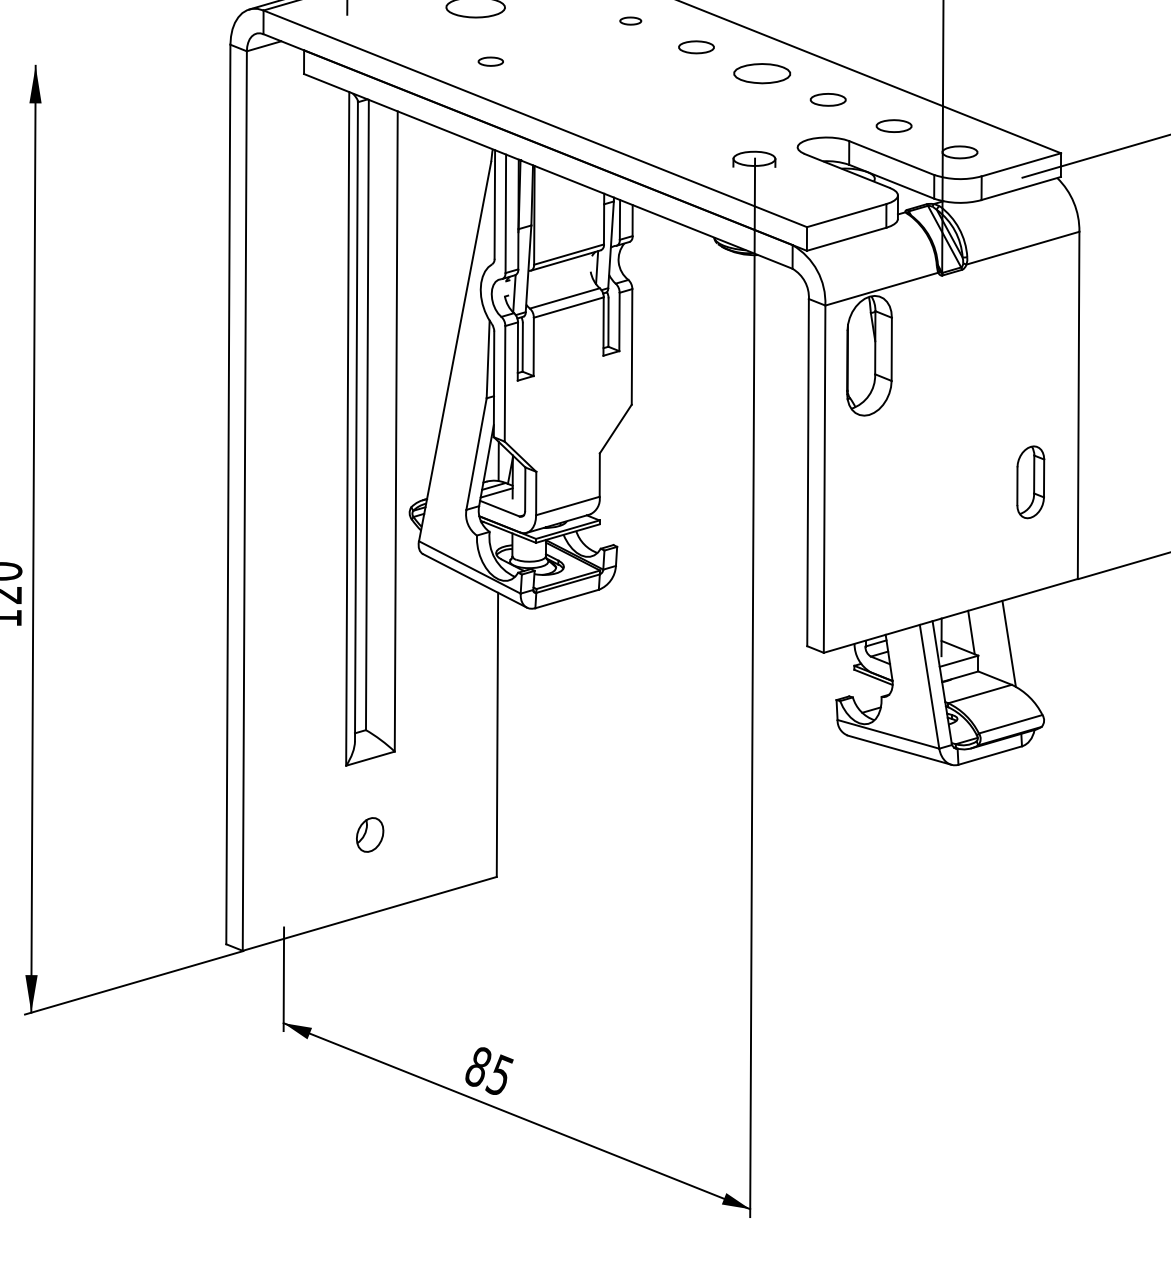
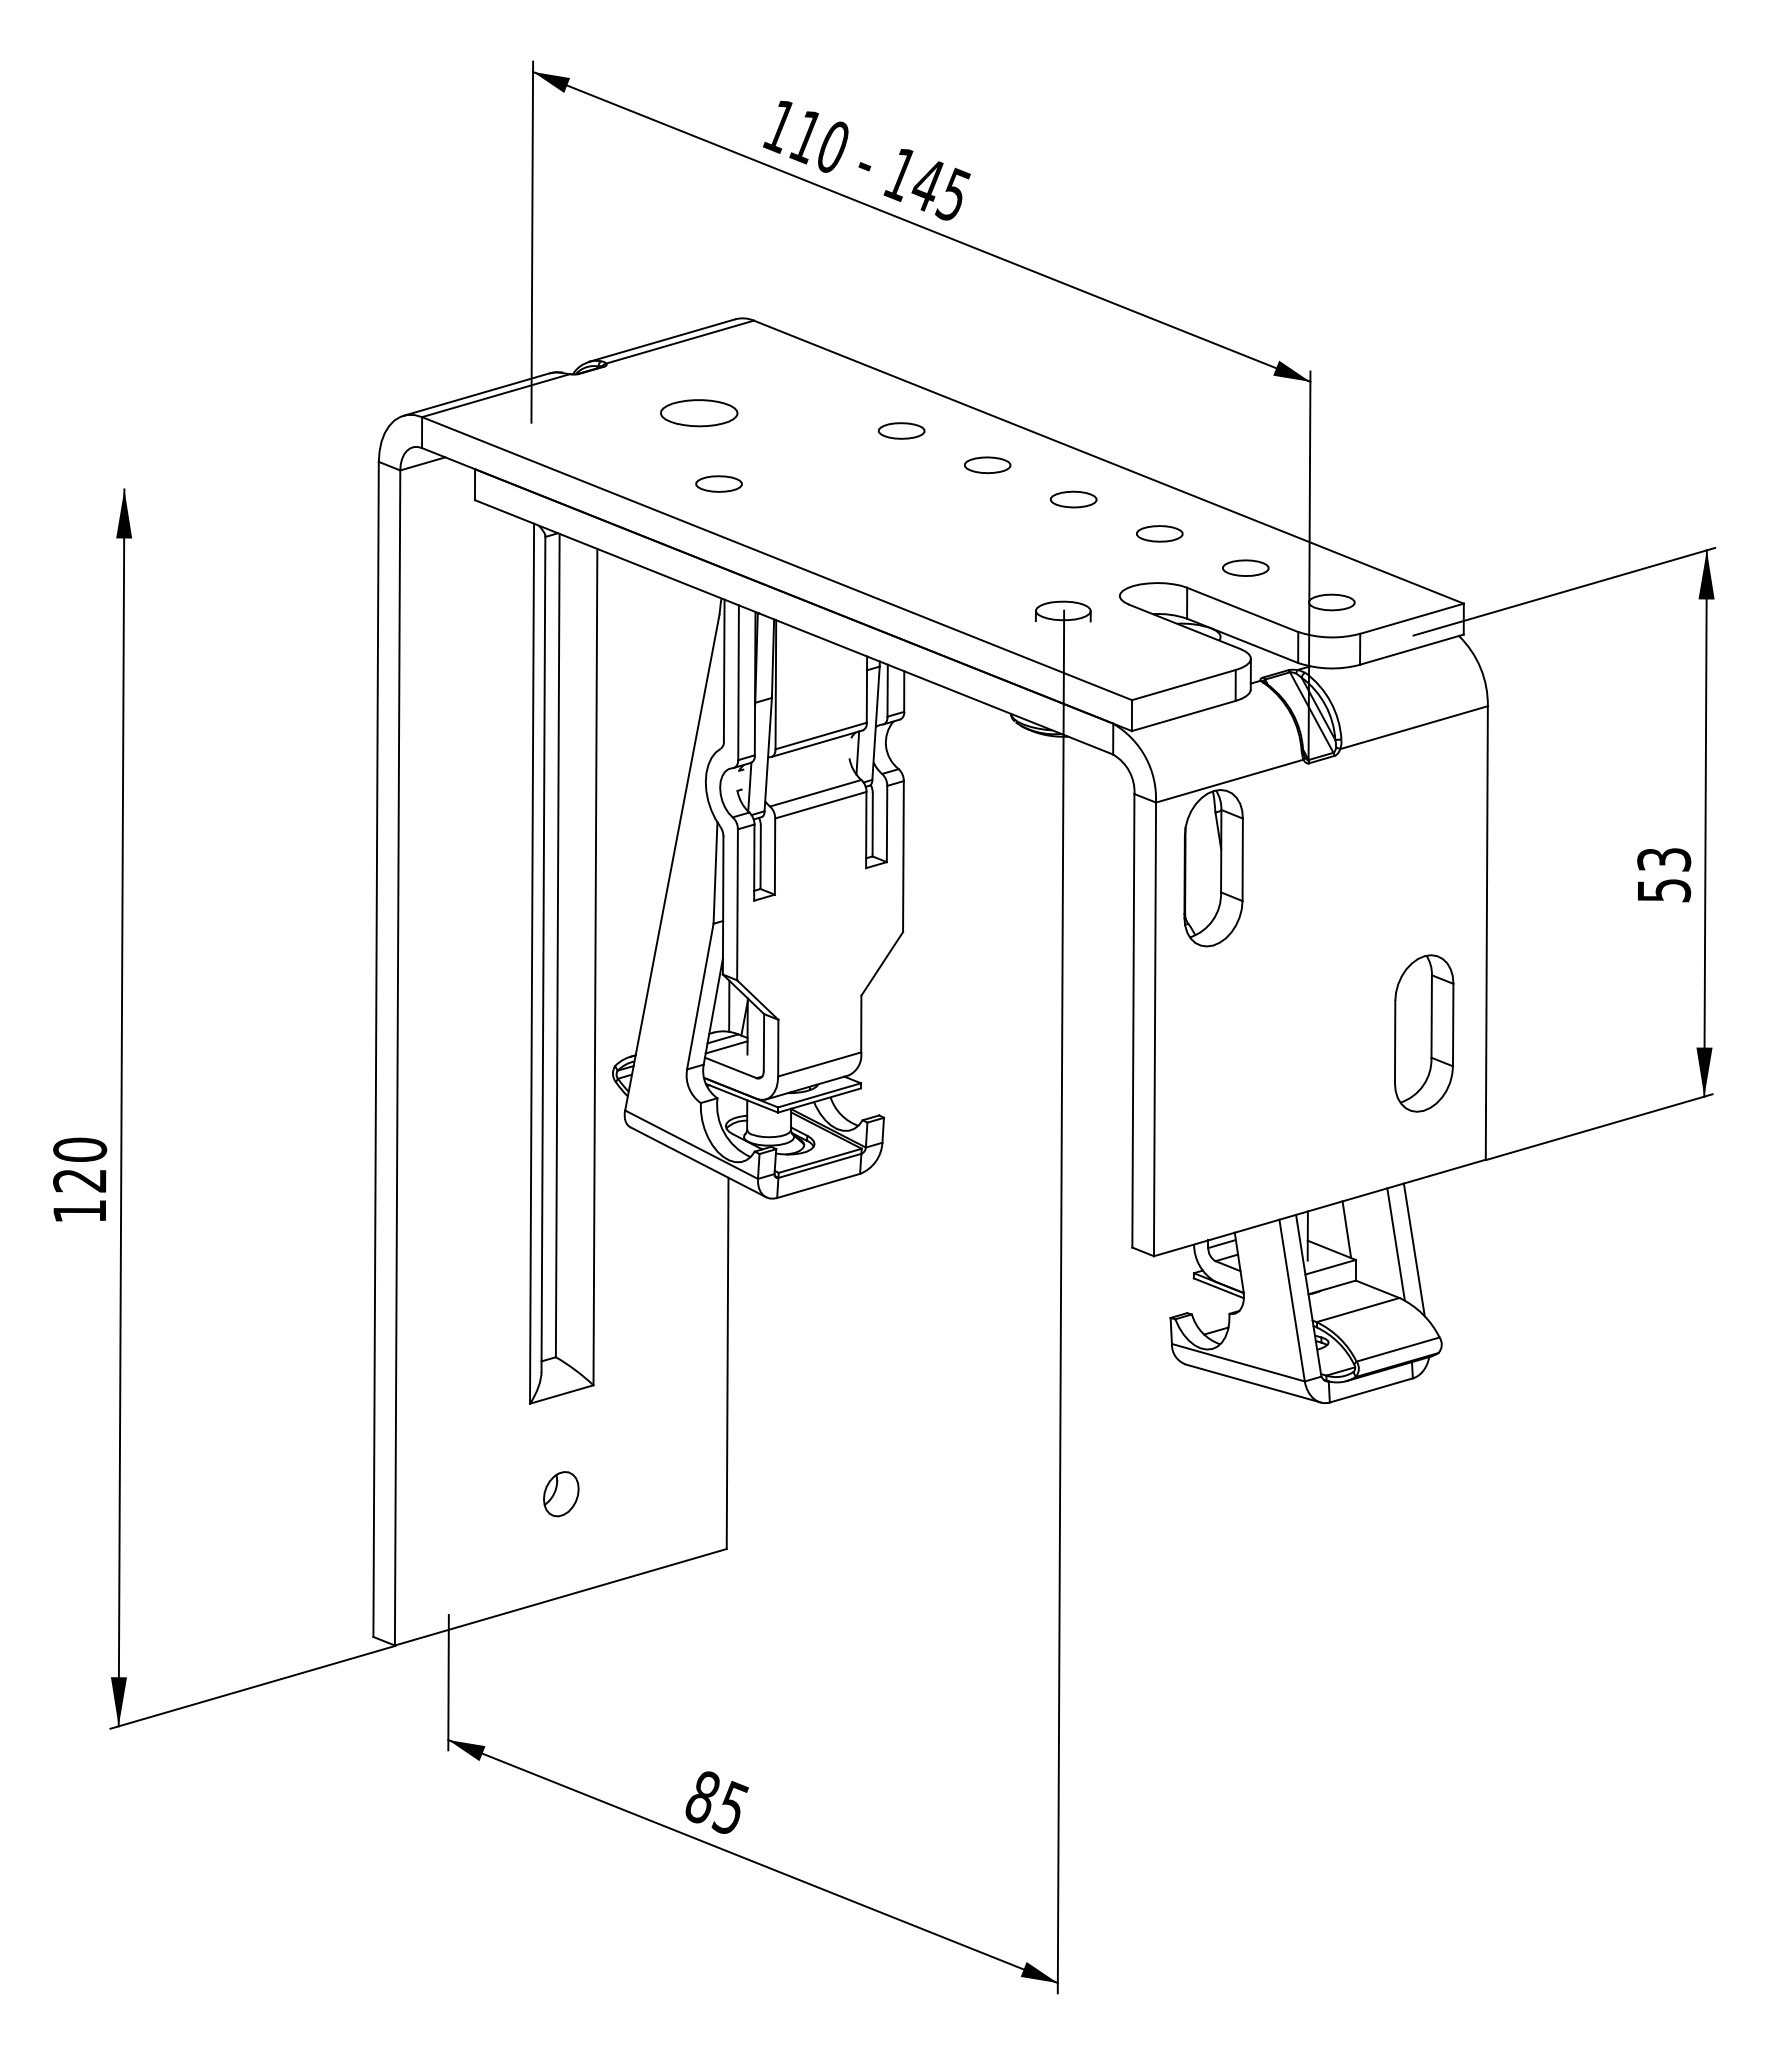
part: (630, 20) -> (901, 430), size x1.67
part: (490, 61) -> (718, 483), size x1.43
part: (762, 73) -> (1073, 499), size x0.62
part: (1030, 482) -> (1424, 1033), size x1.67
line: (1022, 647) -> (1413, 1249), added

